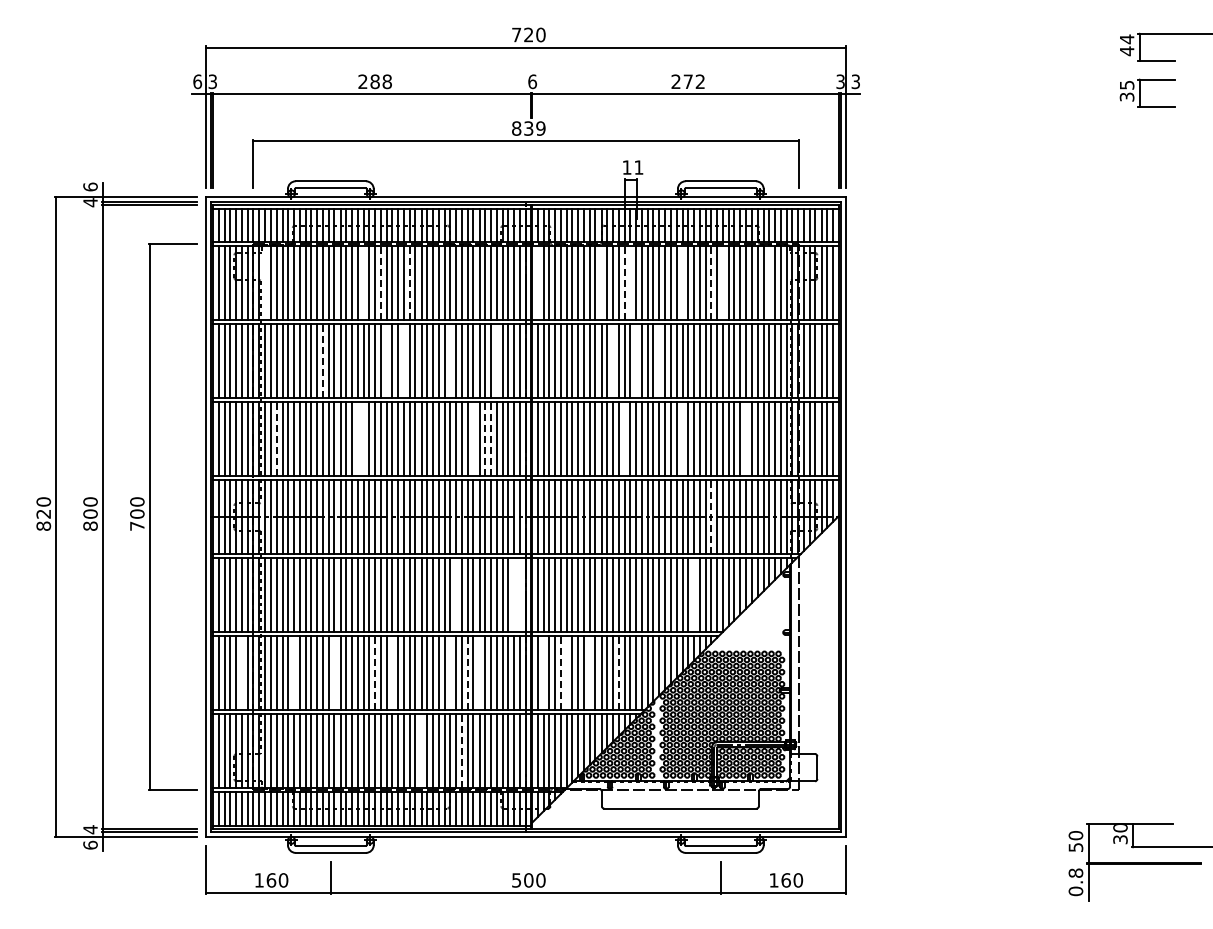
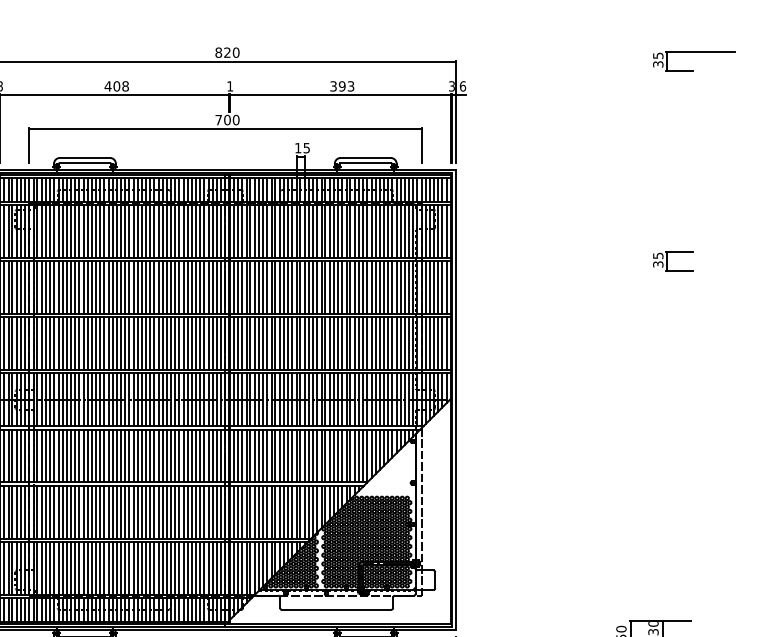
text: (516, 34) -> (218, 52), 720 -> 820
text: (1126, 45) -> (657, 60), 44 -> 35
text: (368, 81) -> (112, 86), 288 -> 408
text: (532, 81) -> (230, 86), 6 -> 1
text: (687, 81) -> (341, 86), 272 -> 393
text: (855, 81) -> (462, 86), 3 -> 6
part: (1140, 92) -> (667, 261), moved
text: (528, 128) -> (227, 120), 839 -> 700
text: (638, 167) -> (306, 148), 11 -> 15
line: (264, 282) -> (37, 230), added
line: (363, 282) -> (108, 230), added
line: (537, 282) -> (233, 230), added
line: (601, 282) -> (279, 230), added
line: (630, 282) -> (300, 230), added
line: (682, 282) -> (338, 230), added
line: (722, 282) -> (366, 230), added
line: (769, 282) -> (400, 230), added
line: (380, 283) -> (120, 231), dashed -> solid
line: (410, 283) -> (142, 231), dashed -> solid
line: (624, 283) -> (296, 231), dashed -> solid
line: (711, 283) -> (359, 231), dashed -> solid
line: (386, 360) -> (125, 287), added
line: (403, 360) -> (137, 287), added
line: (450, 360) -> (171, 287), added
line: (496, 360) -> (204, 287), added
line: (613, 360) -> (288, 287), added
line: (636, 360) -> (305, 287), added
line: (659, 360) -> (321, 287), added
line: (322, 361) -> (78, 287), dashed -> solid
line: (357, 438) -> (104, 343), added
line: (363, 438) -> (108, 343), added
line: (473, 438) -> (187, 343), added
line: (624, 438) -> (296, 343), added
line: (682, 438) -> (338, 343), added
line: (745, 438) -> (383, 343), added
line: (276, 439) -> (45, 343), dashed -> solid
line: (484, 439) -> (195, 343), dashed -> solid
line: (491, 439) -> (200, 343), dashed -> solid
line: (711, 517) -> (359, 400), dashed -> solid
line: (456, 594) -> (175, 455), added
line: (514, 594) -> (217, 455), added
line: (519, 594) -> (220, 455), added
line: (694, 594) -> (346, 455), added
line: (241, 672) -> (20, 511), added
line: (294, 672) -> (58, 511), added
line: (334, 672) -> (87, 511), added
line: (392, 672) -> (129, 511), added
line: (450, 672) -> (171, 511), added
line: (479, 672) -> (191, 511), added
line: (543, 672) -> (238, 511), added
line: (566, 672) -> (254, 511), added
line: (589, 672) -> (271, 511), added
line: (375, 673) -> (117, 512), dashed -> solid
line: (467, 673) -> (183, 512), dashed -> solid
line: (560, 673) -> (250, 512), dashed -> solid
line: (618, 673) -> (292, 512), dashed -> solid
line: (421, 750) -> (150, 567), added
line: (461, 751) -> (179, 568), dashed -> solid

